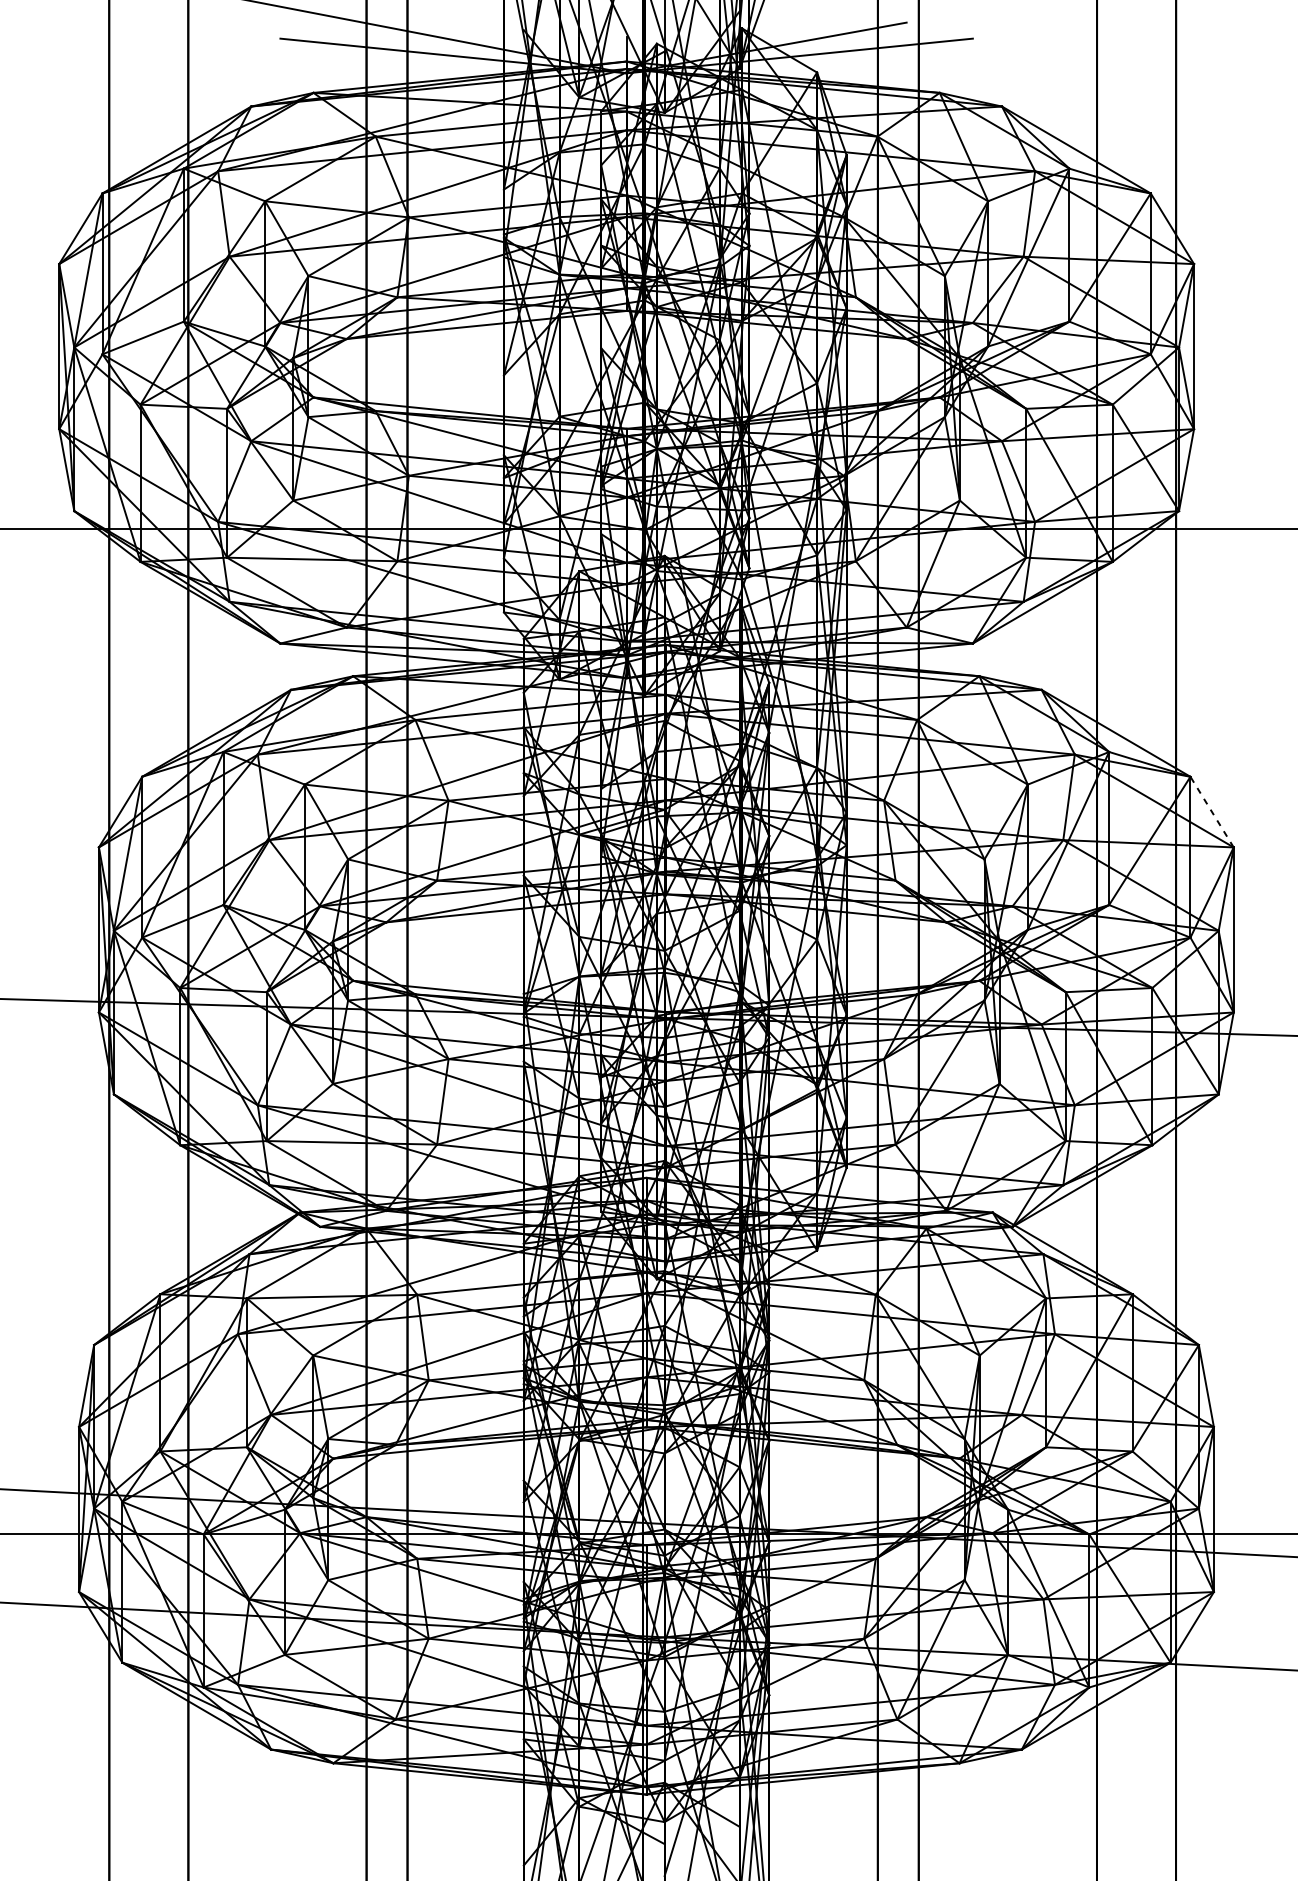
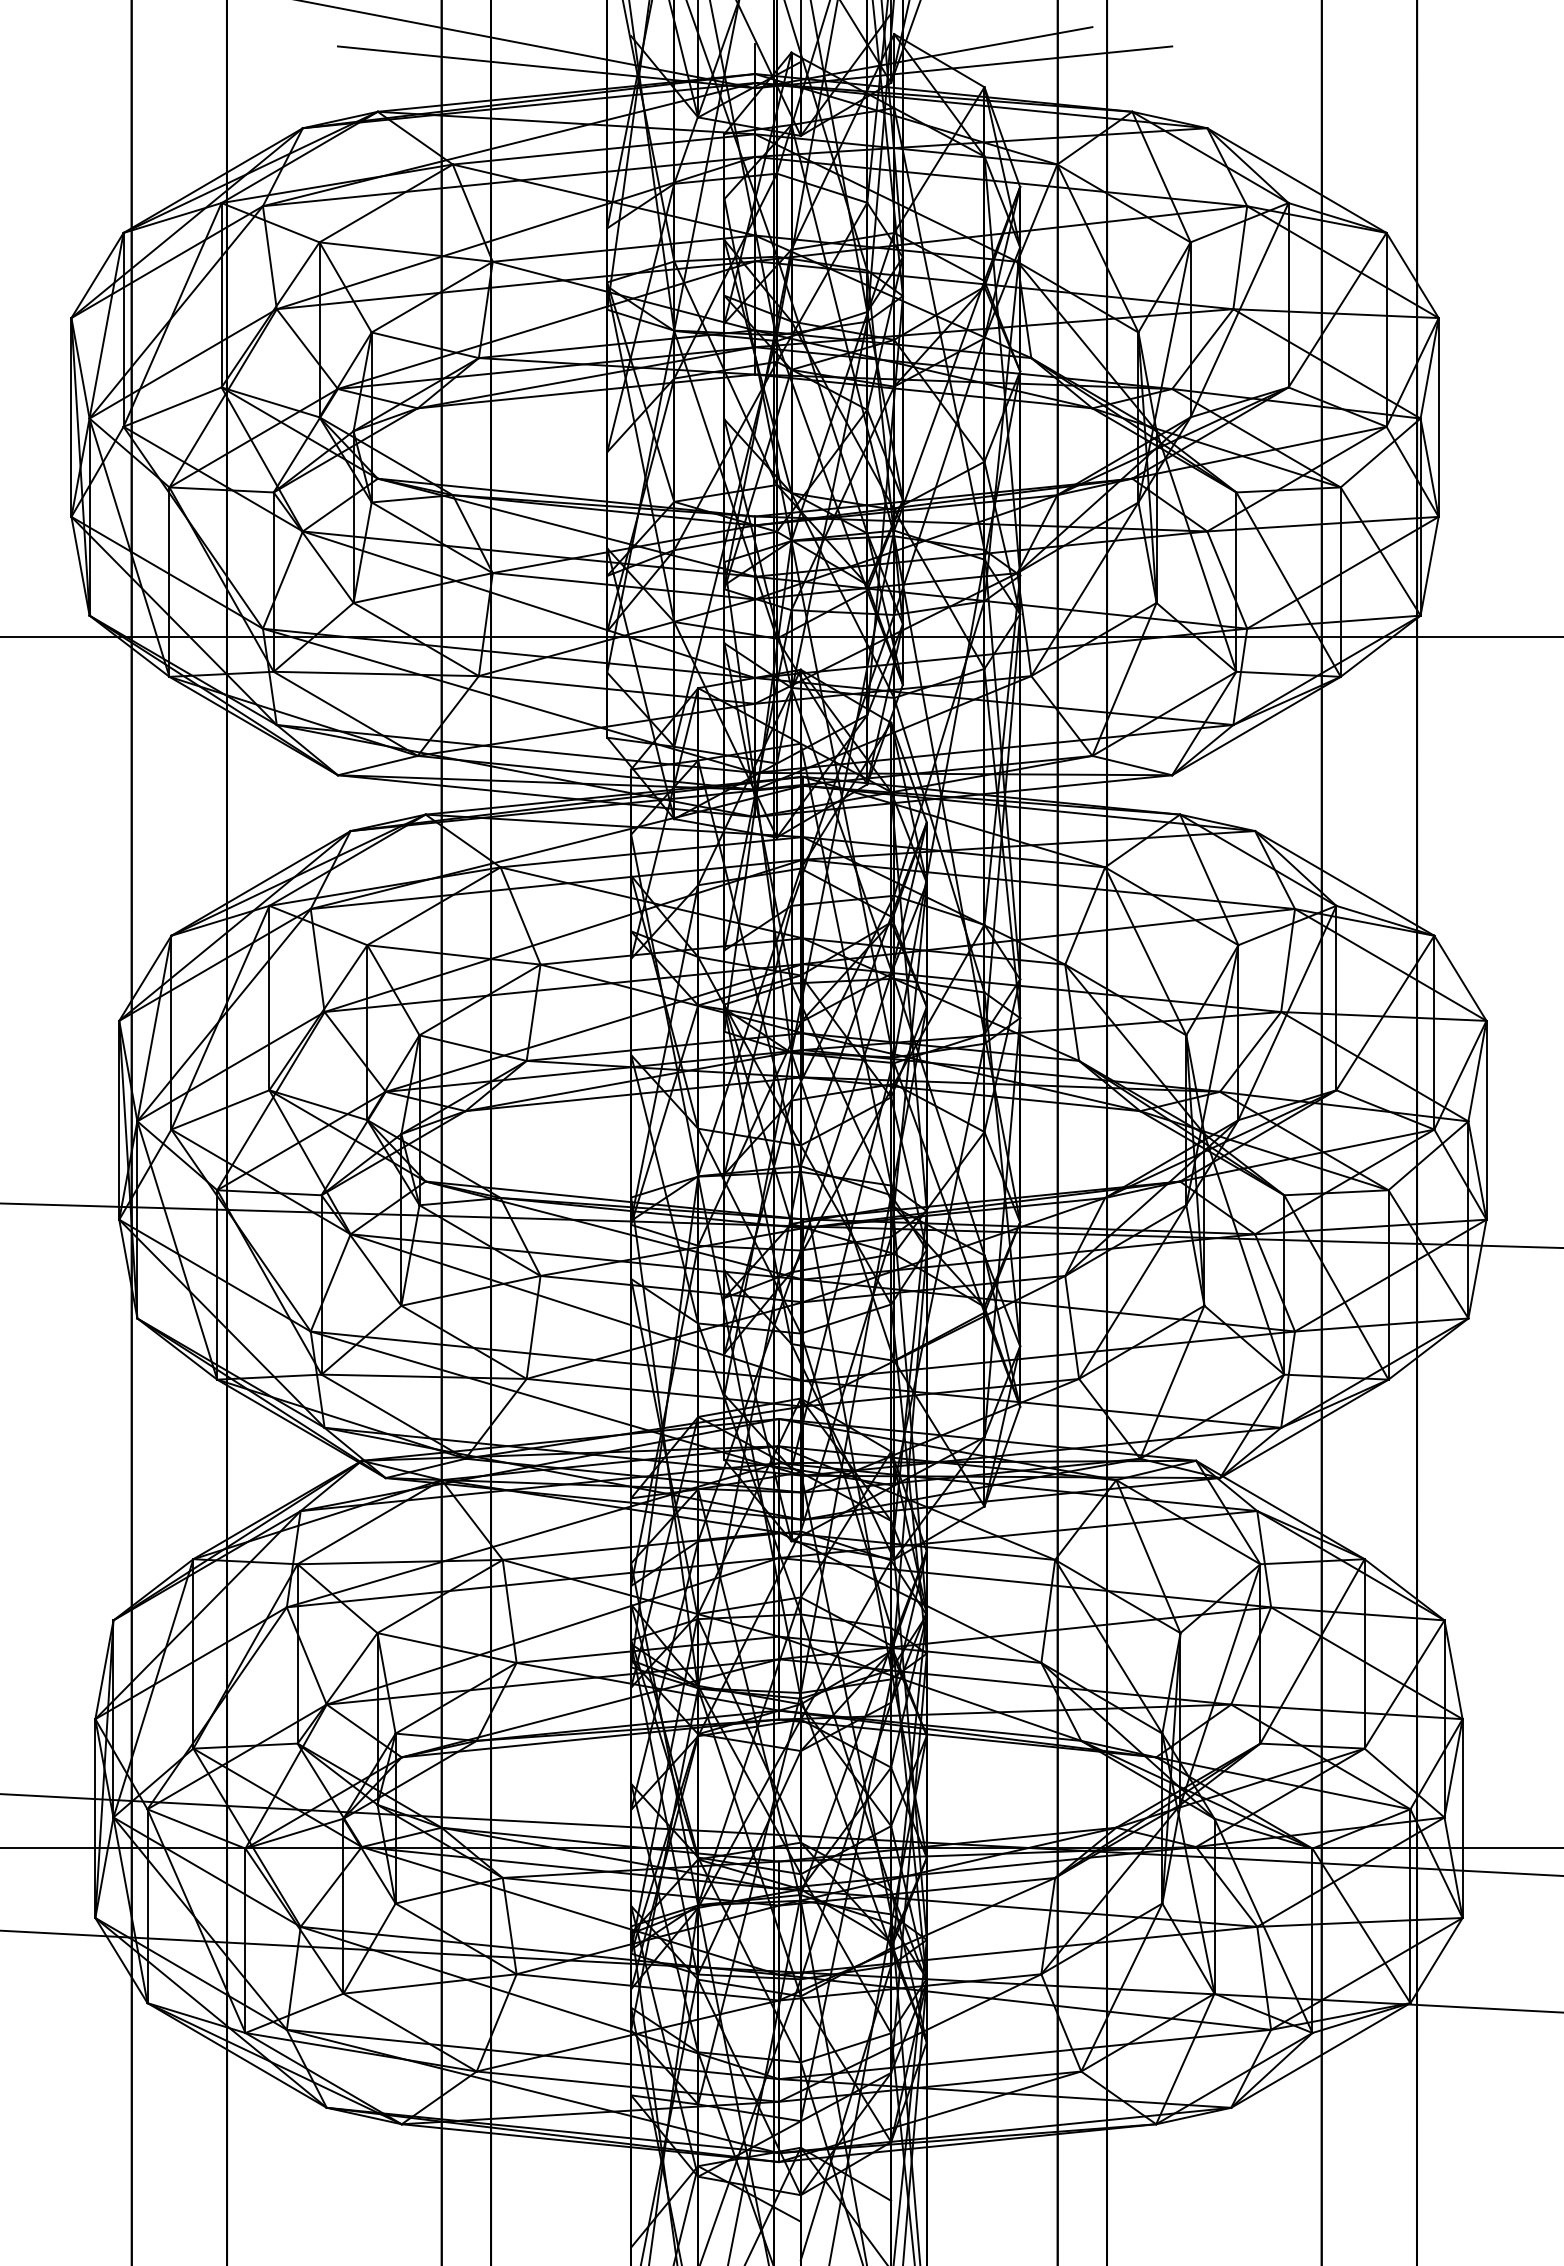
line: (1212, 812) -> (1460, 978), dashed -> solid

